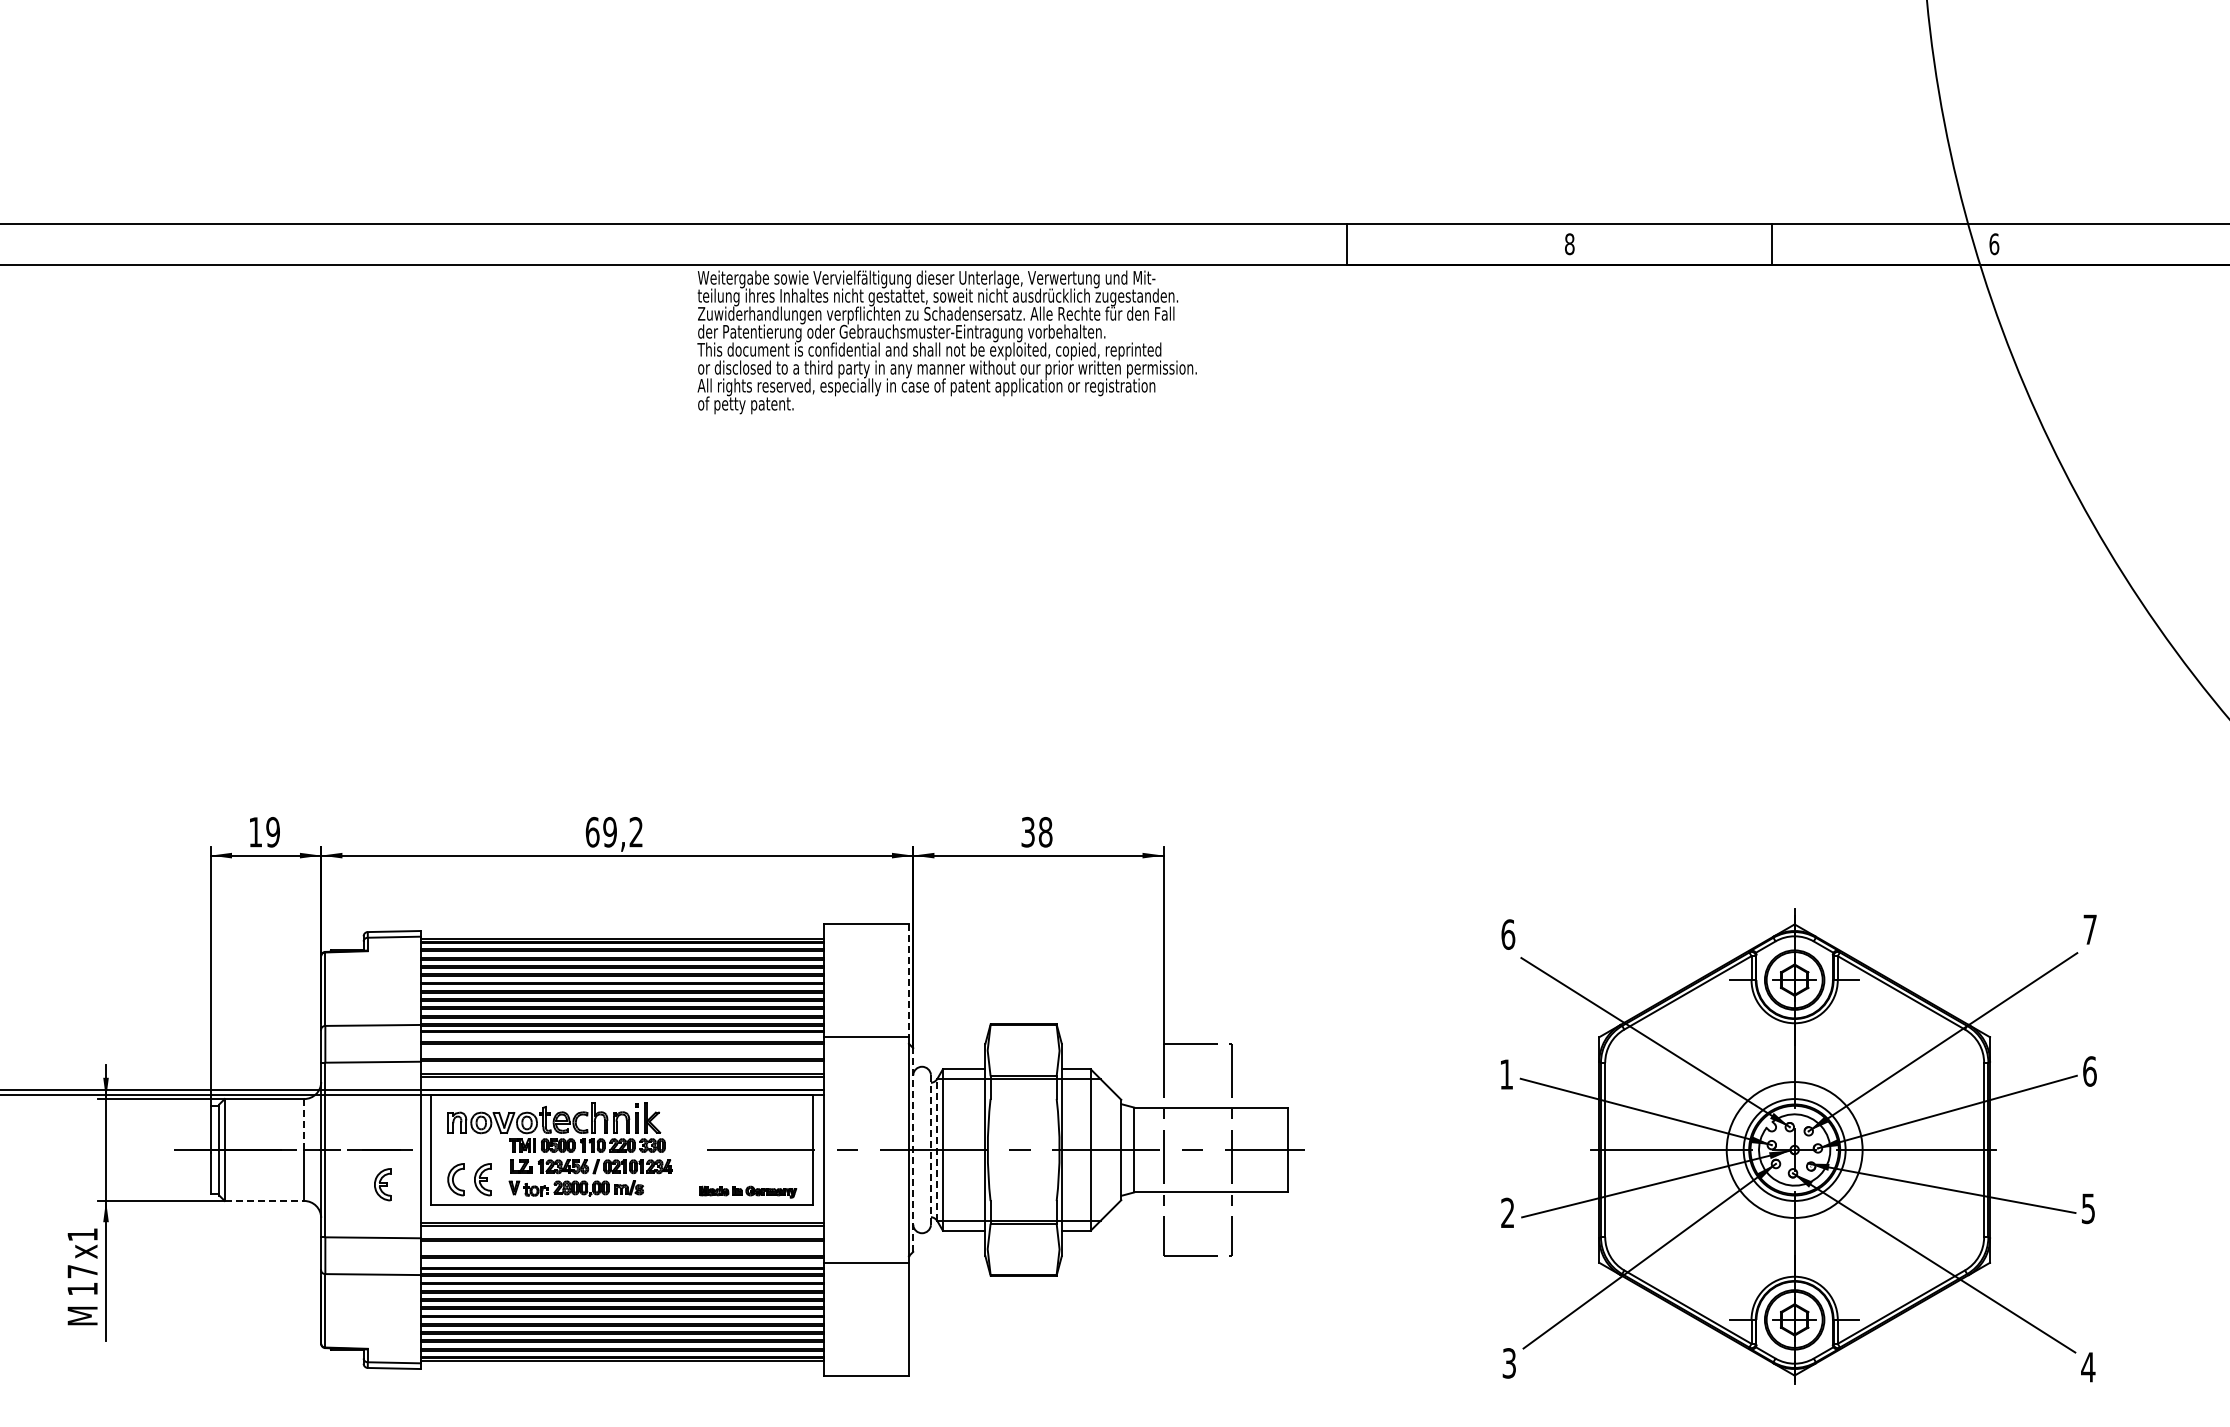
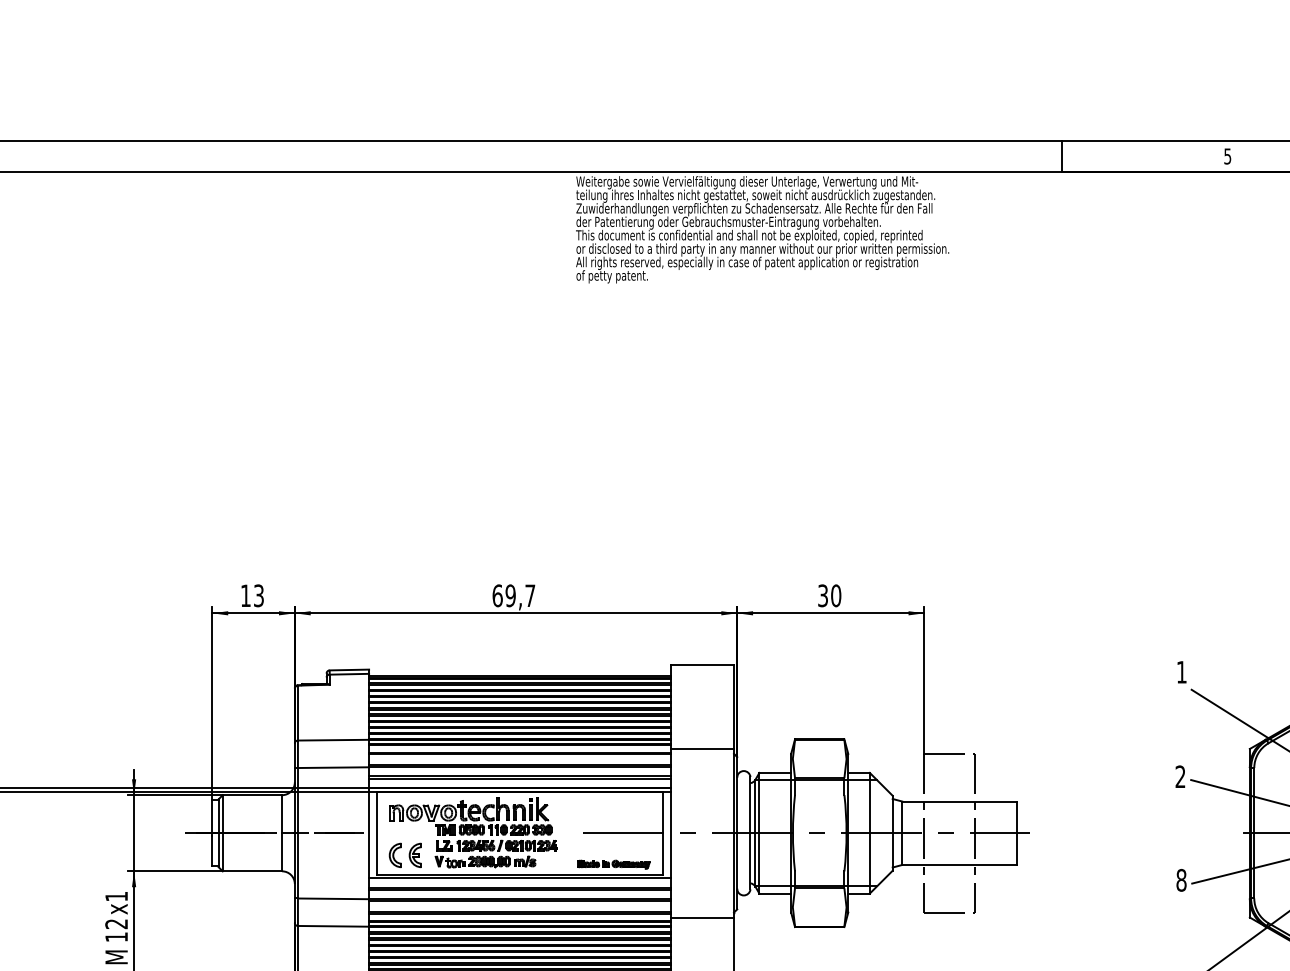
text: (1569, 244) -> (1227, 156), 8 -> 5
text: (635, 831) -> (529, 595), 69,2 -> 69,7
text: (272, 832) -> (258, 596), 19 -> 13
text: (1045, 832) -> (836, 596), 38 -> 30
text: (1508, 934) -> (1182, 672), 6 -> 1
line: (908, 981) -> (733, 707), dashed -> solid
text: (1506, 1074) -> (1180, 776), 1 -> 2
line: (304, 1124) -> (282, 814), dashed -> solid
line: (930, 1149) -> (750, 832), dashed -> solid
line: (937, 1149) -> (755, 832), dashed -> solid
line: (913, 1150) -> (737, 833), dashed -> solid
part: (382, 1184) -> (340, 859), removed
line: (264, 1200) -> (252, 870), dashed -> solid
line: (622, 1210) -> (519, 878), added
text: (1507, 1212) -> (1181, 879), 2 -> 8
text: (82, 1271) -> (116, 924), 17 -> 12

